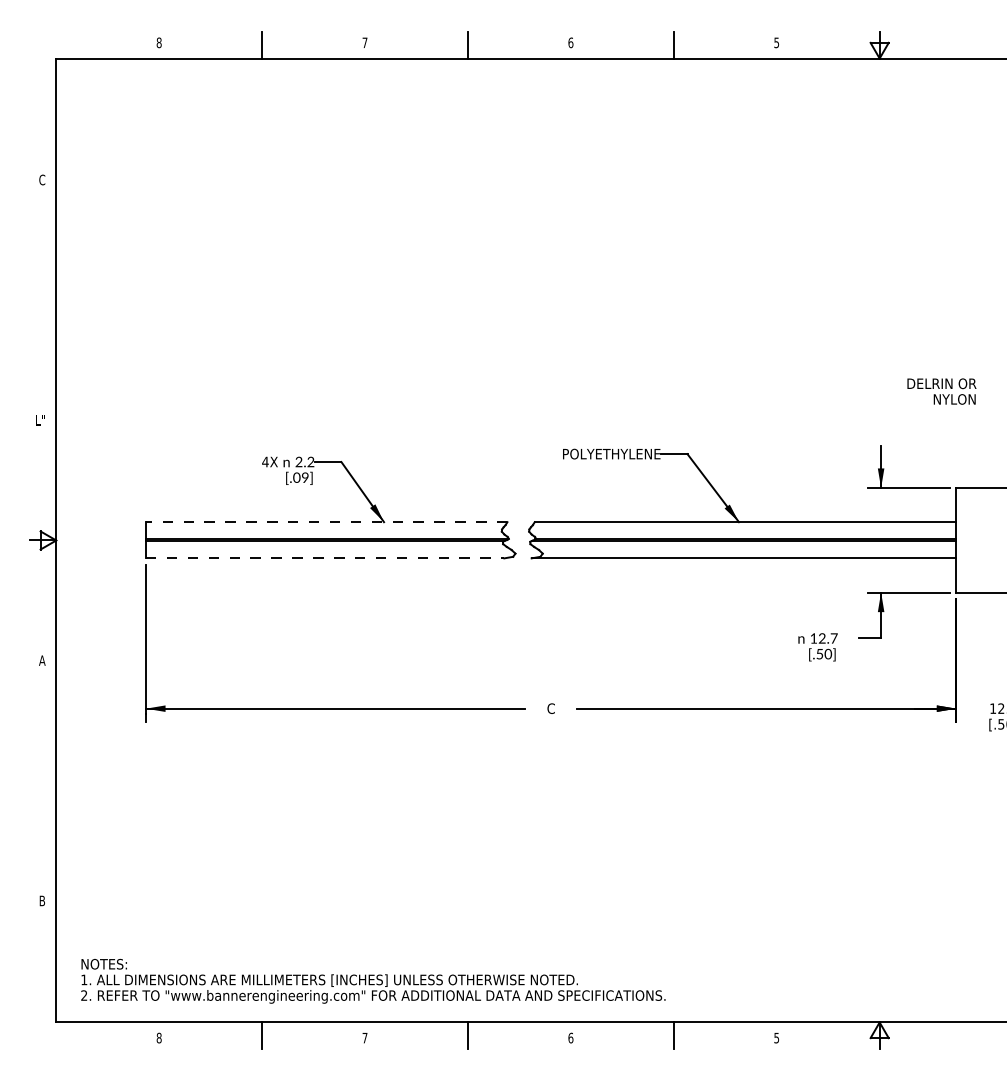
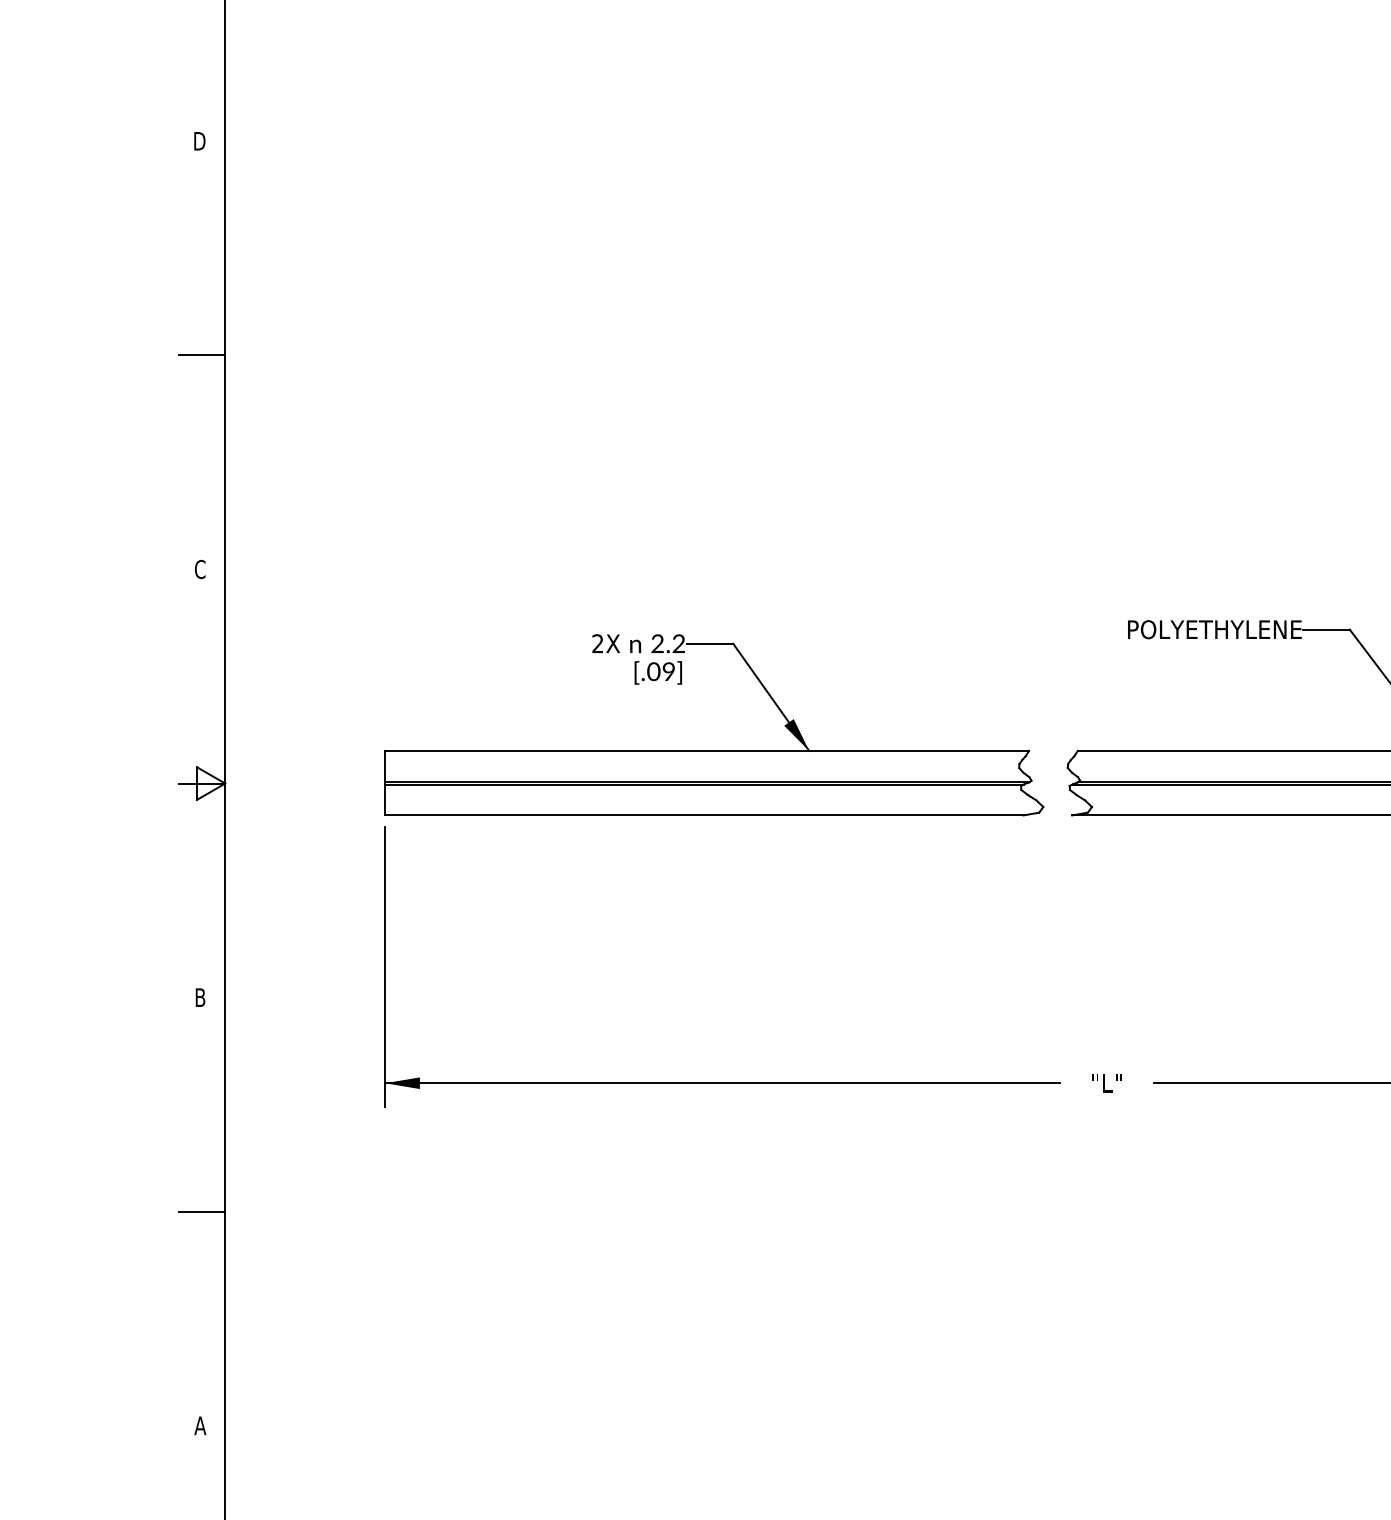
text: (42, 179) -> (200, 140), C -> D
line: (43, 300) -> (202, 355), added
text: (40, 420) -> (197, 569), "L" -> C
text: (265, 461) -> (597, 642), 4X -> 2X
line: (326, 522) -> (706, 751), dashed -> solid
line: (325, 558) -> (704, 815), dashed -> solid
text: (42, 660) -> (200, 997), A -> B
text: (550, 708) -> (1105, 1082), C -> "L"
line: (43, 780) -> (202, 1211), added
text: (42, 900) -> (200, 1424), B -> A

